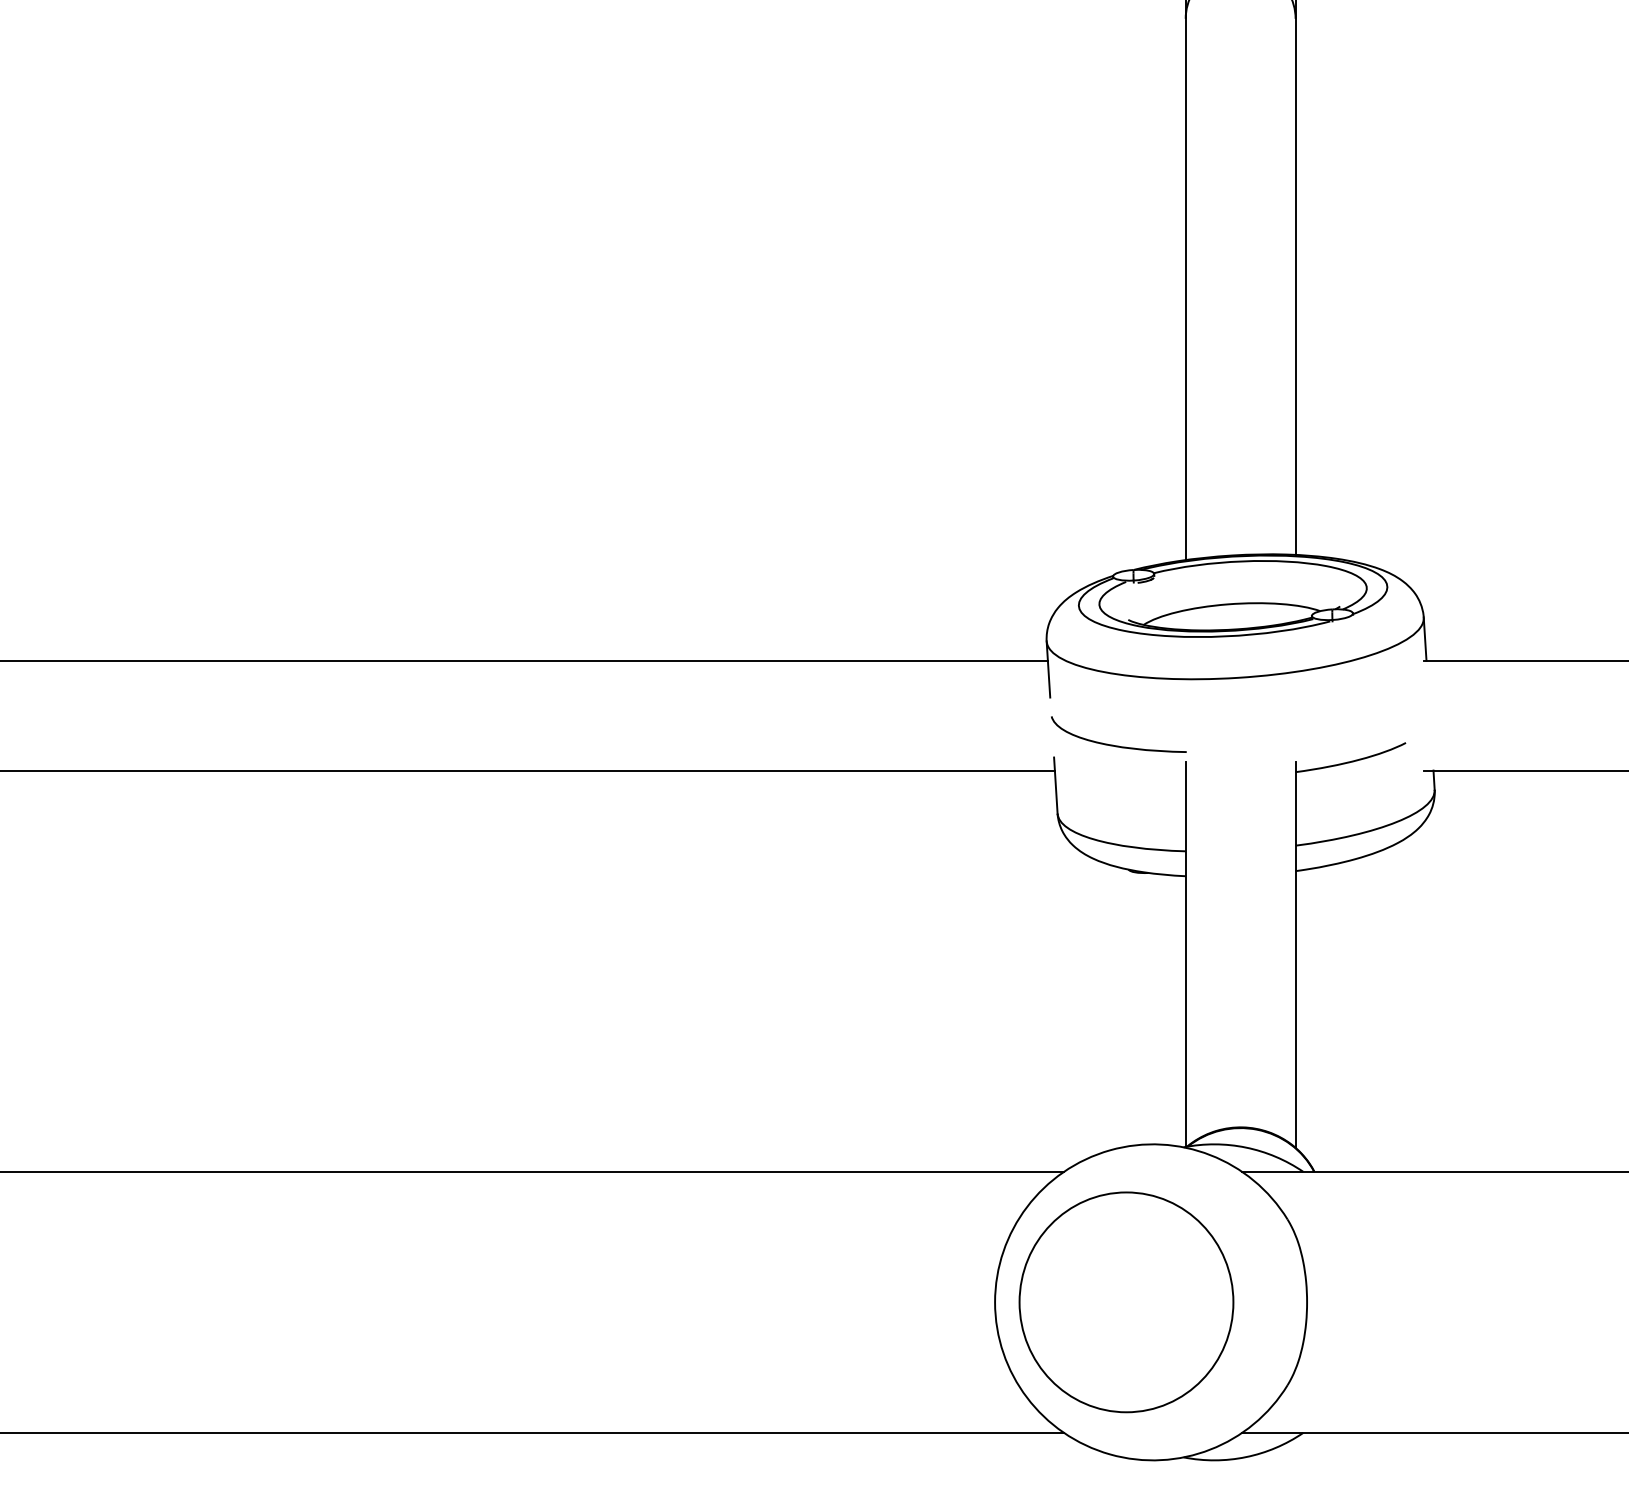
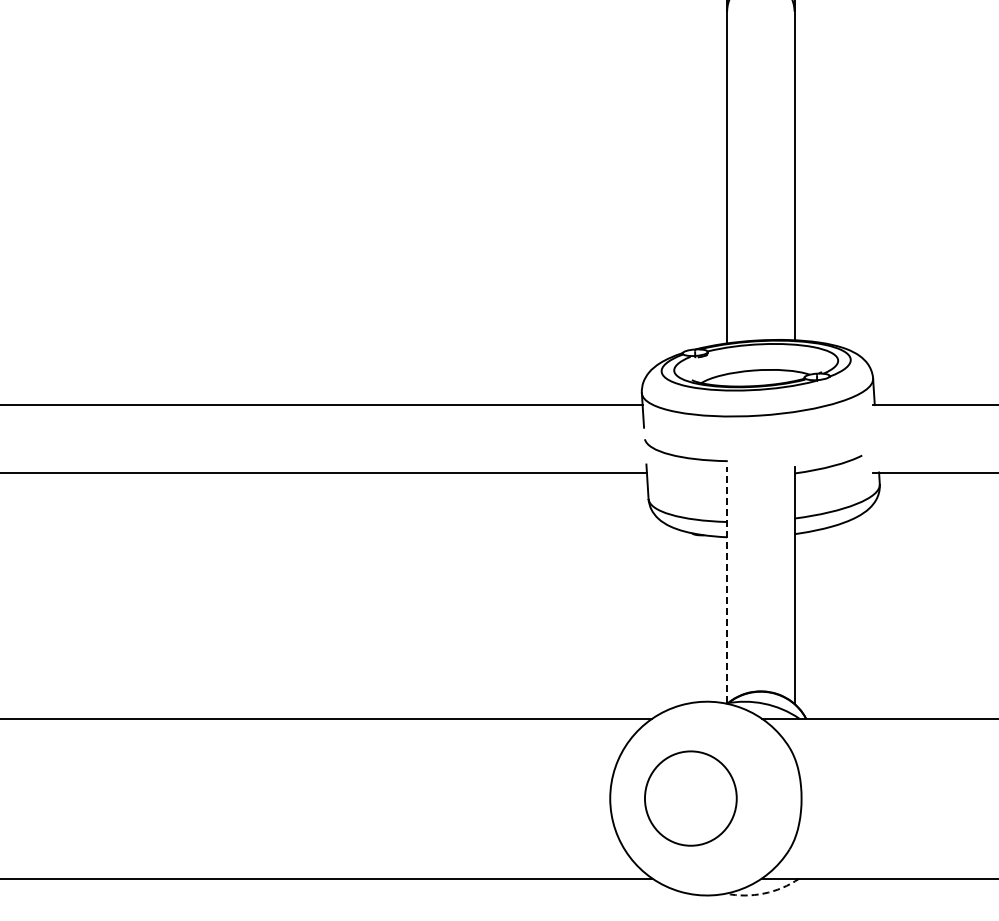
line: (1186, 953) -> (727, 584), solid -> dashed
part: (1125, 1302) -> (690, 798), size x0.7
arc: (1246, 1457) -> (764, 893), solid -> dashed

